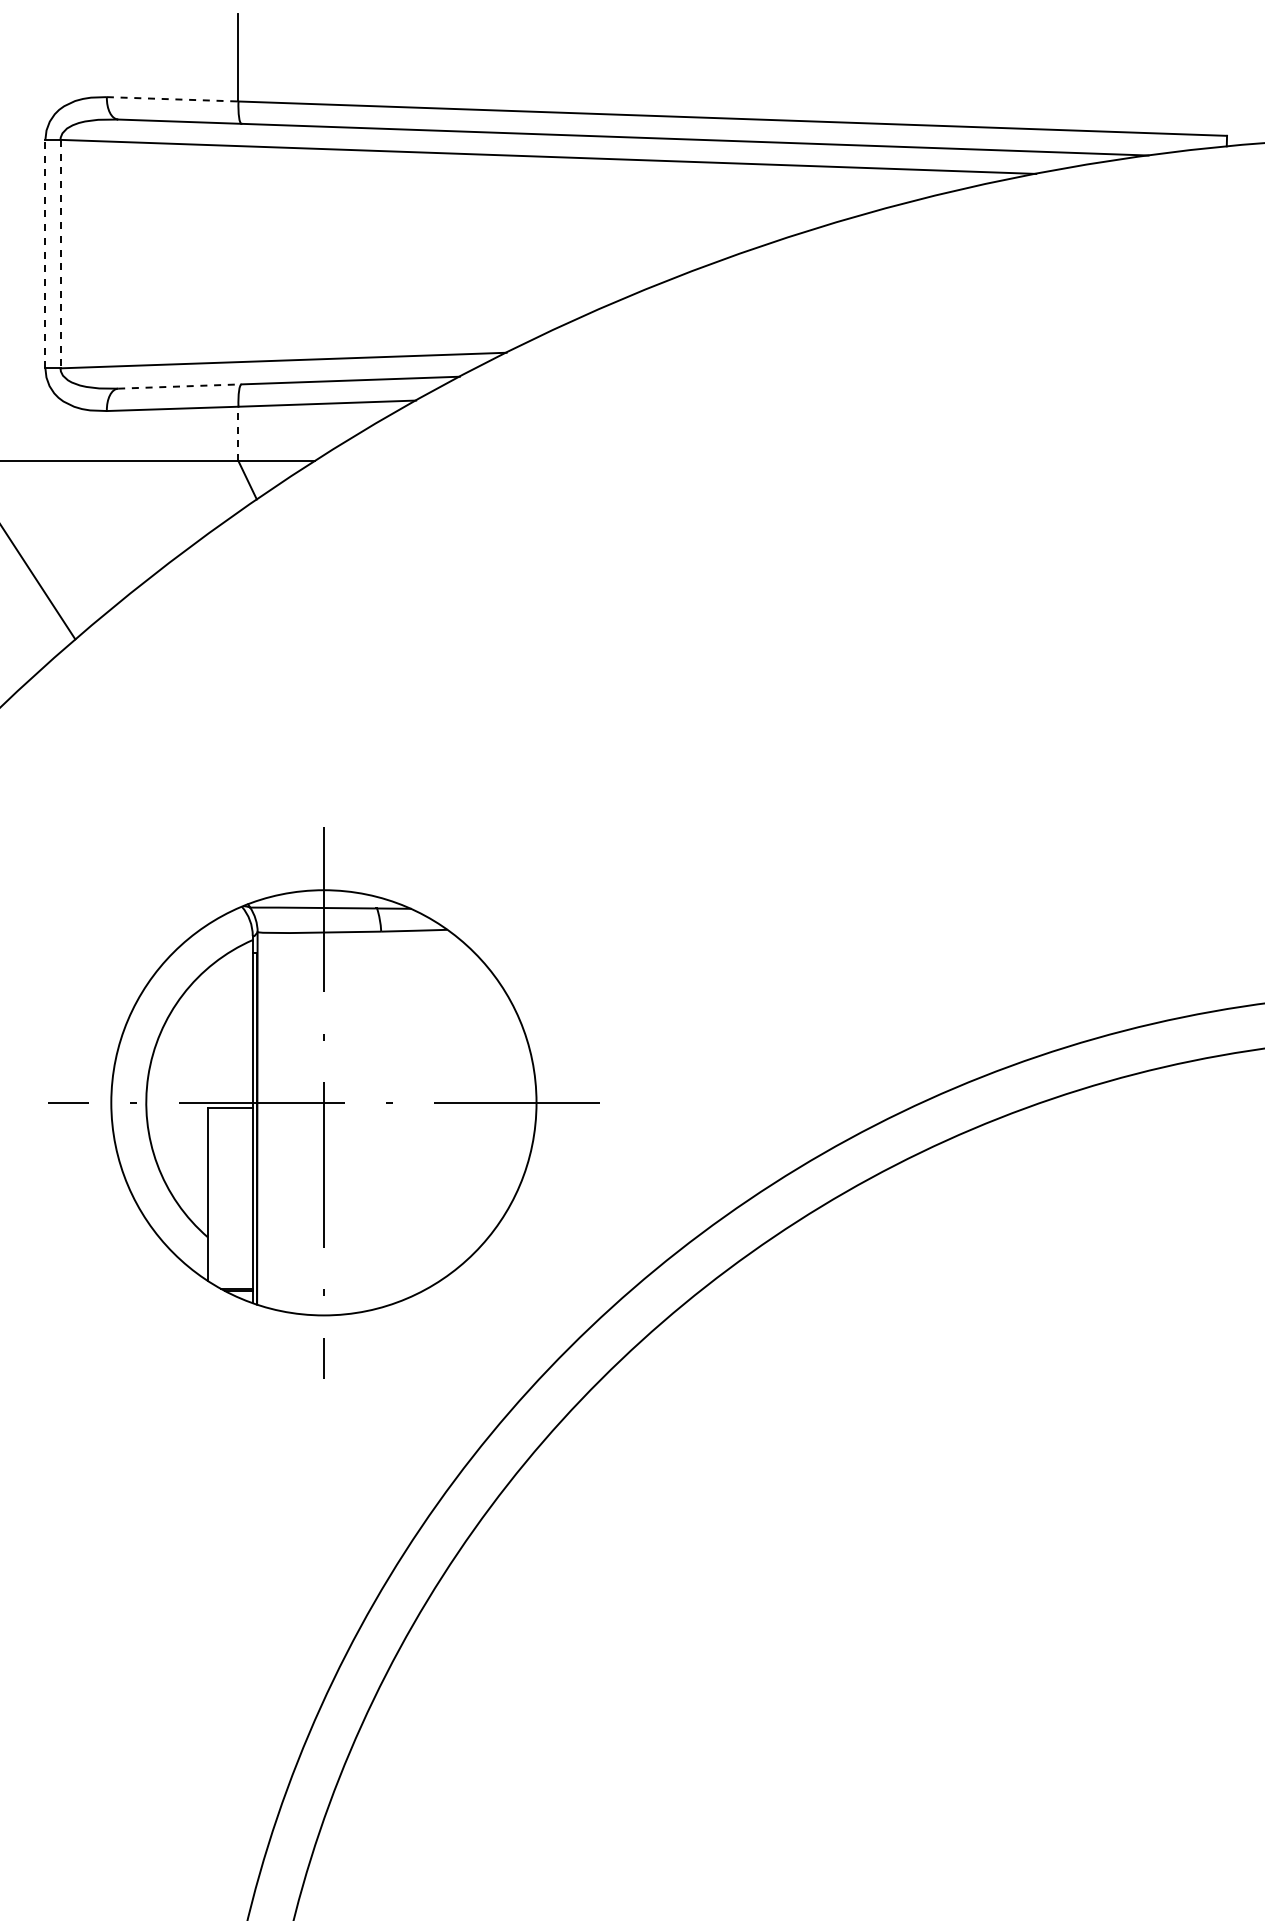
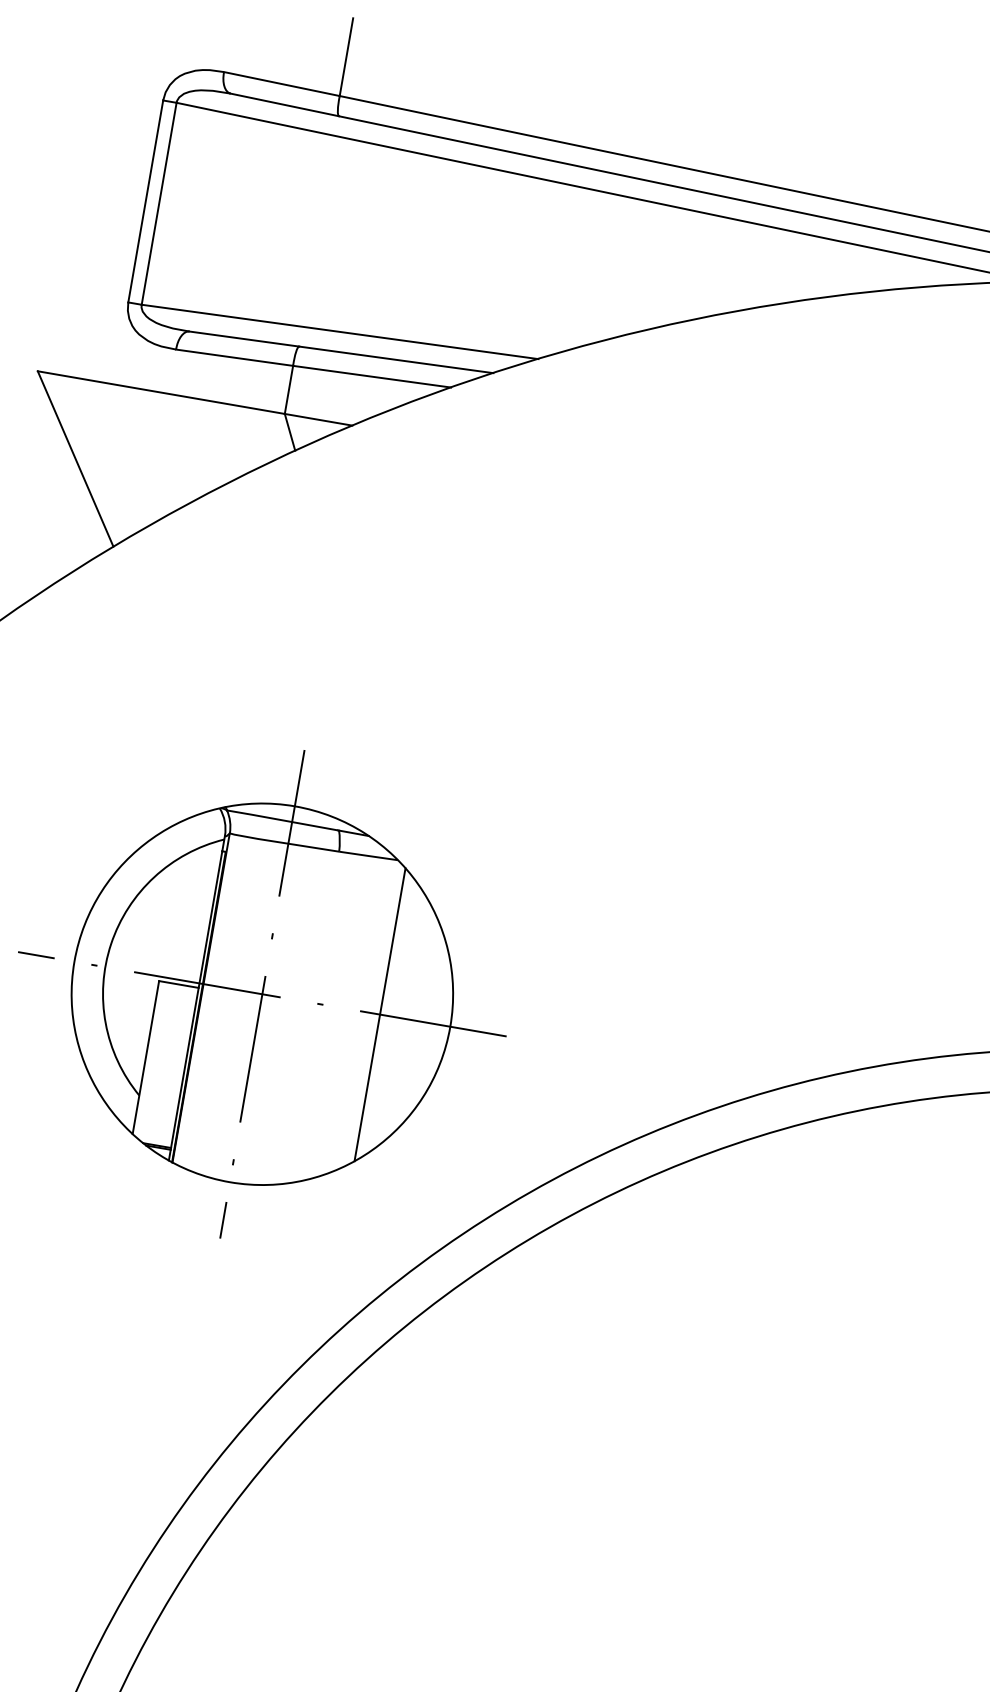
line: (172, 99) -> (281, 84), dashed -> solid
line: (45, 253) -> (145, 200), dashed -> solid
line: (60, 254) -> (159, 204), dashed -> solid
line: (179, 386) -> (244, 338), dashed -> solid
line: (238, 433) -> (289, 389), dashed -> solid
line: (456, 1102) -> (379, 1014), added

